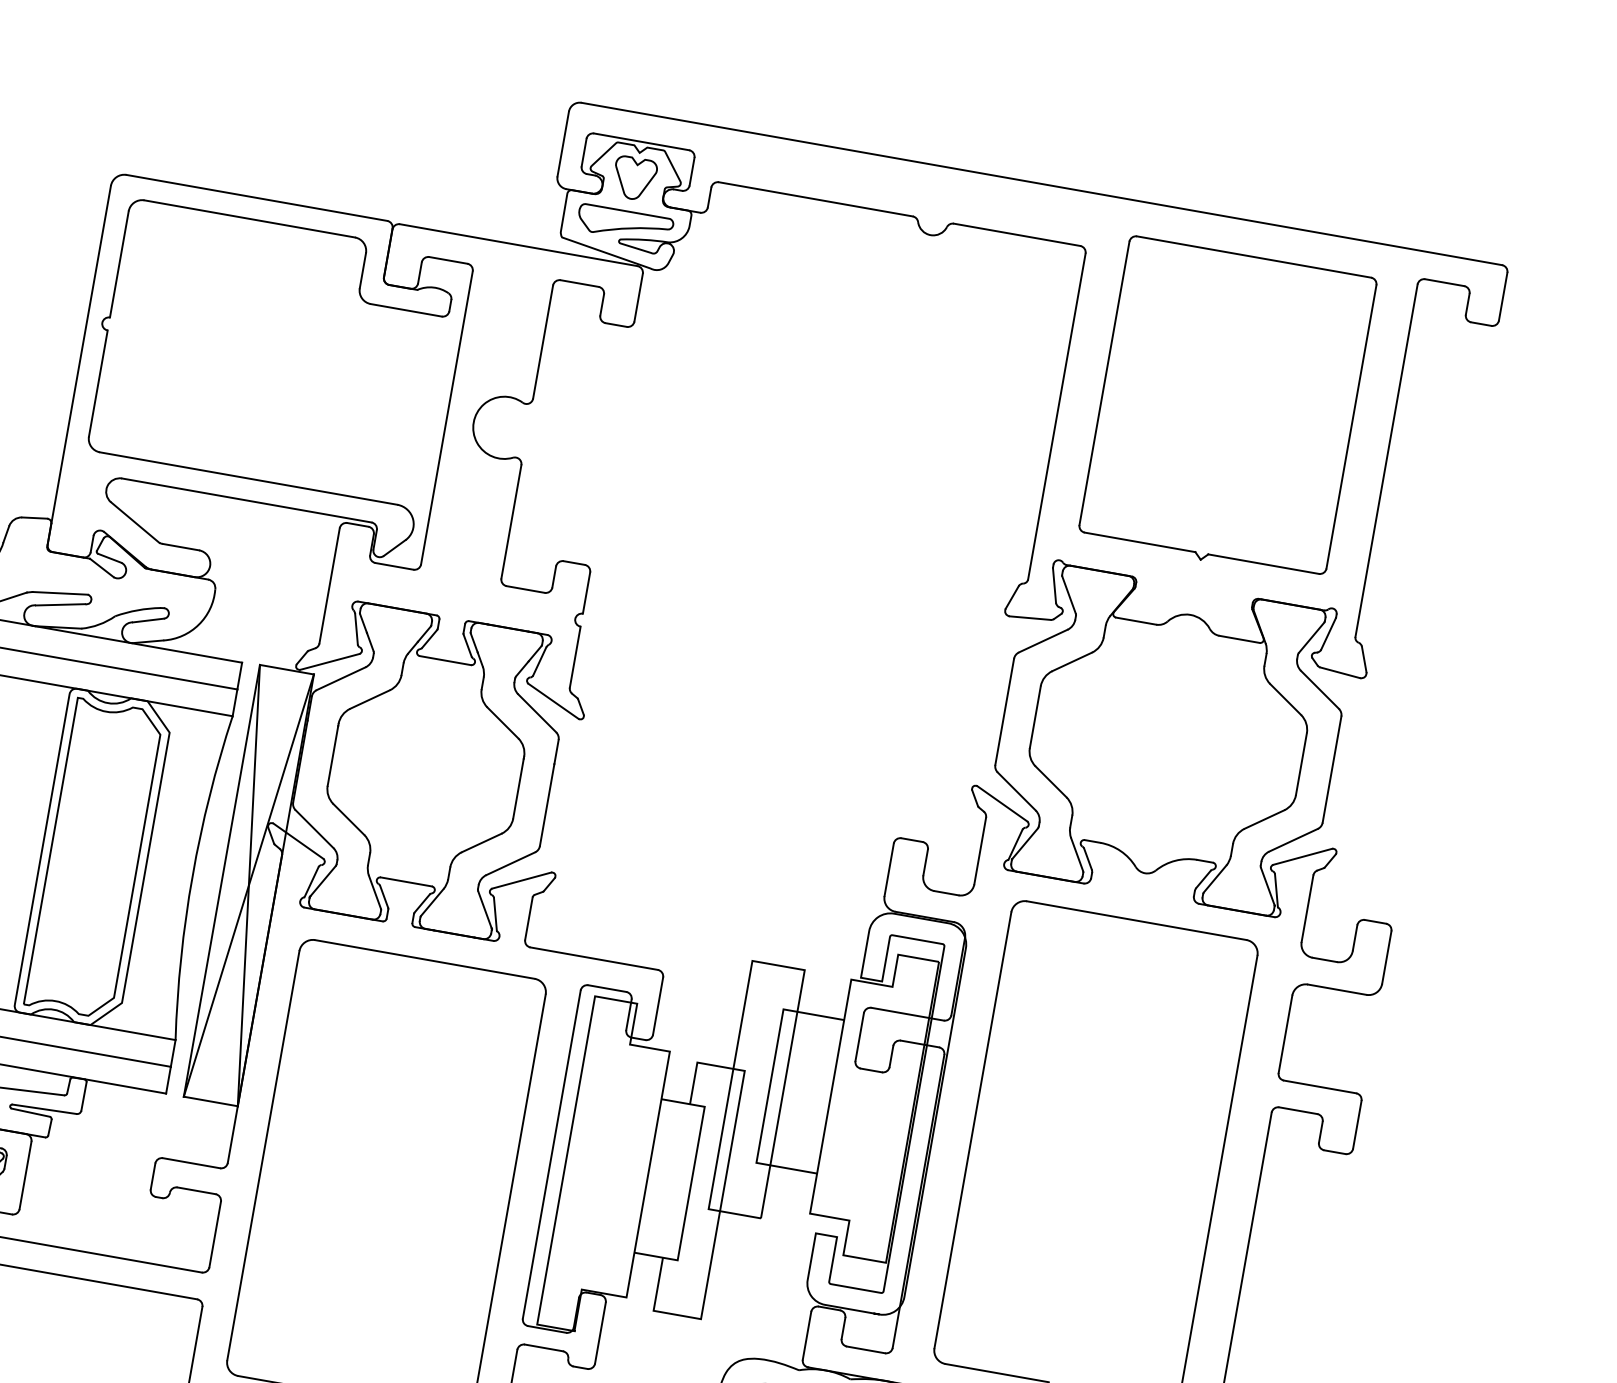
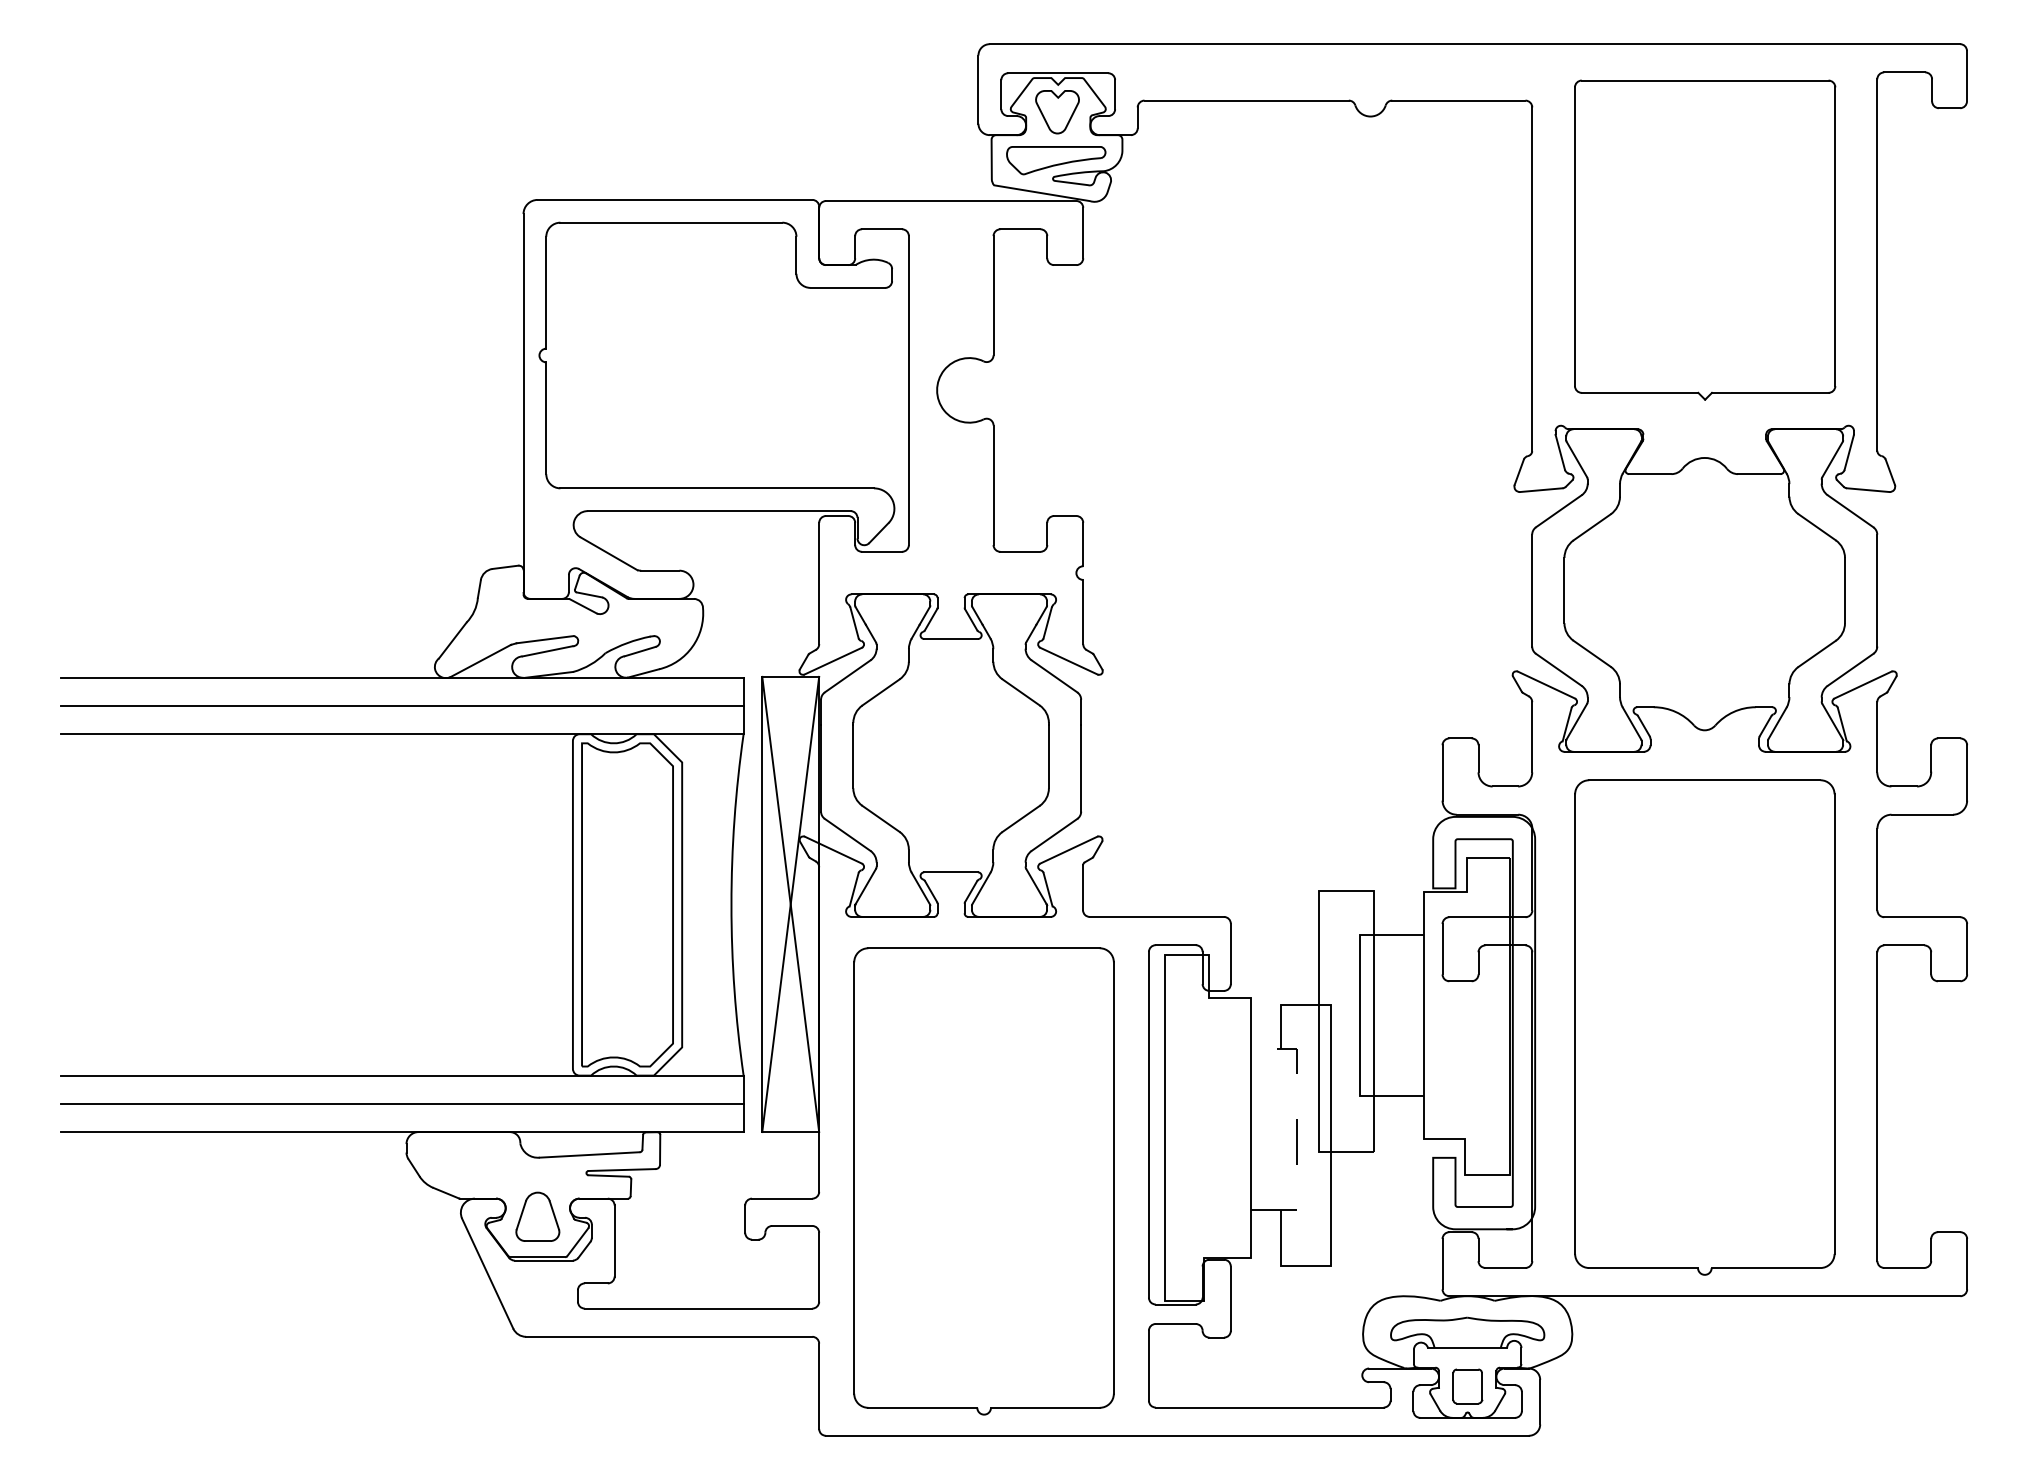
line: (691, 1183) -> (1296, 1129), solid -> dashed

